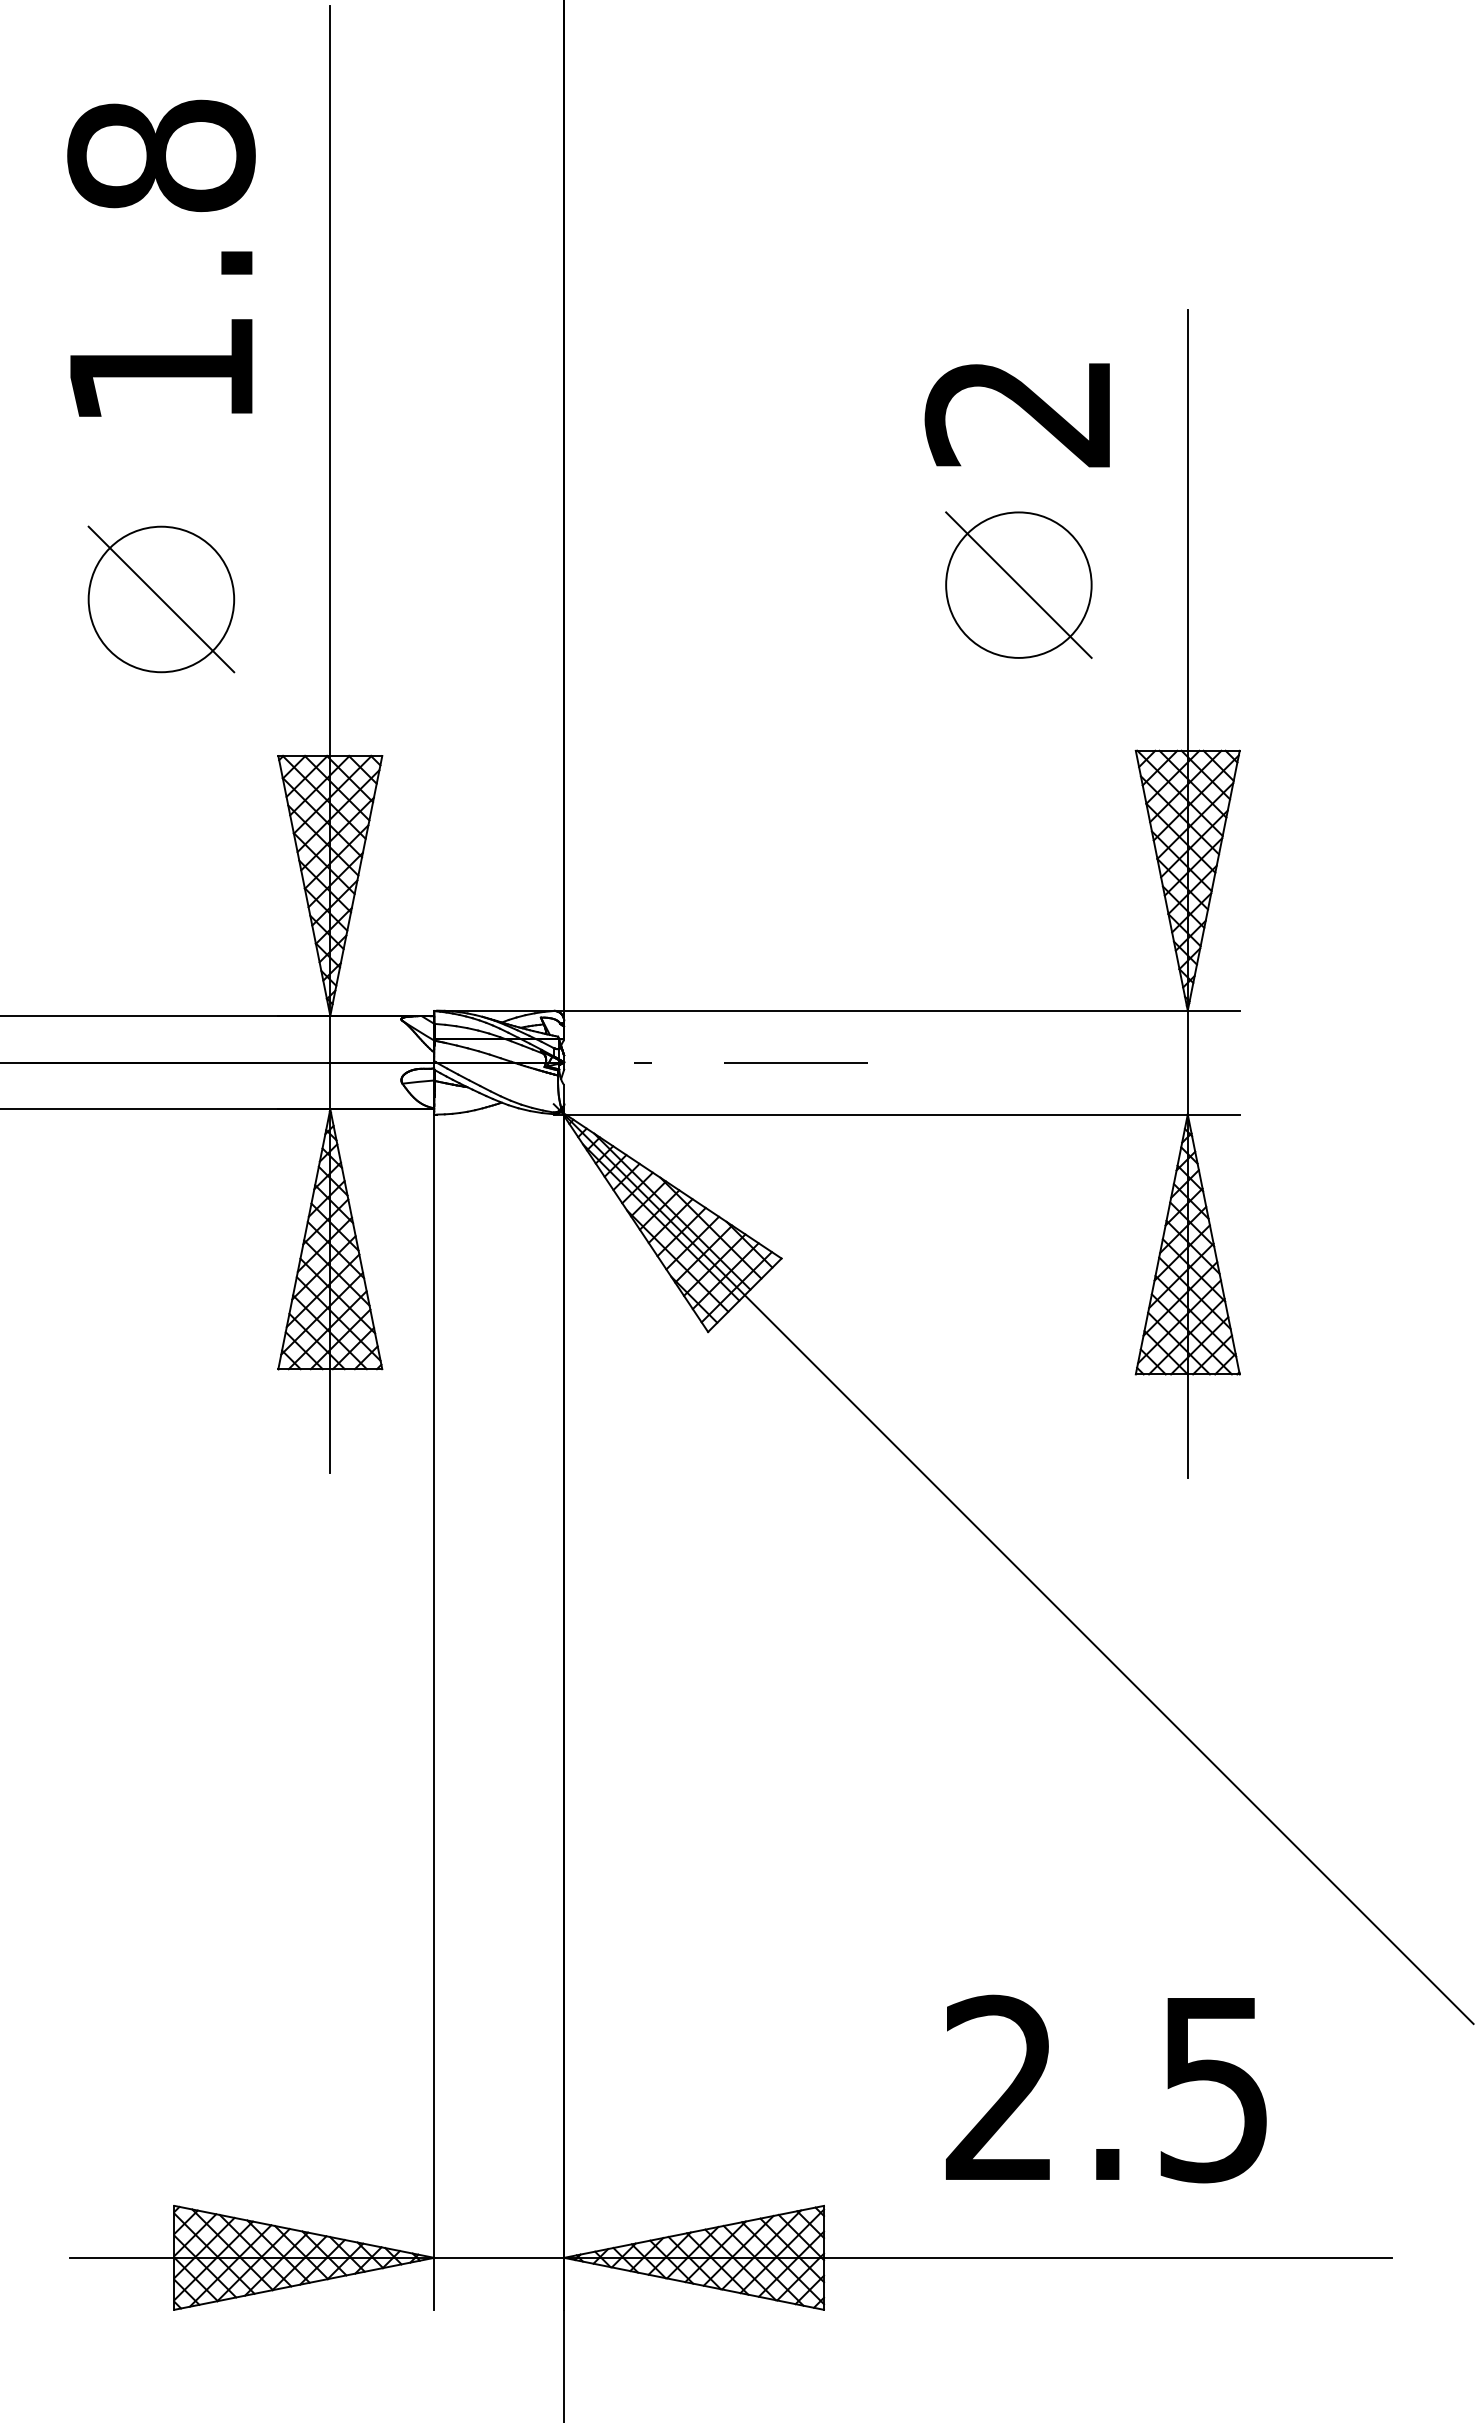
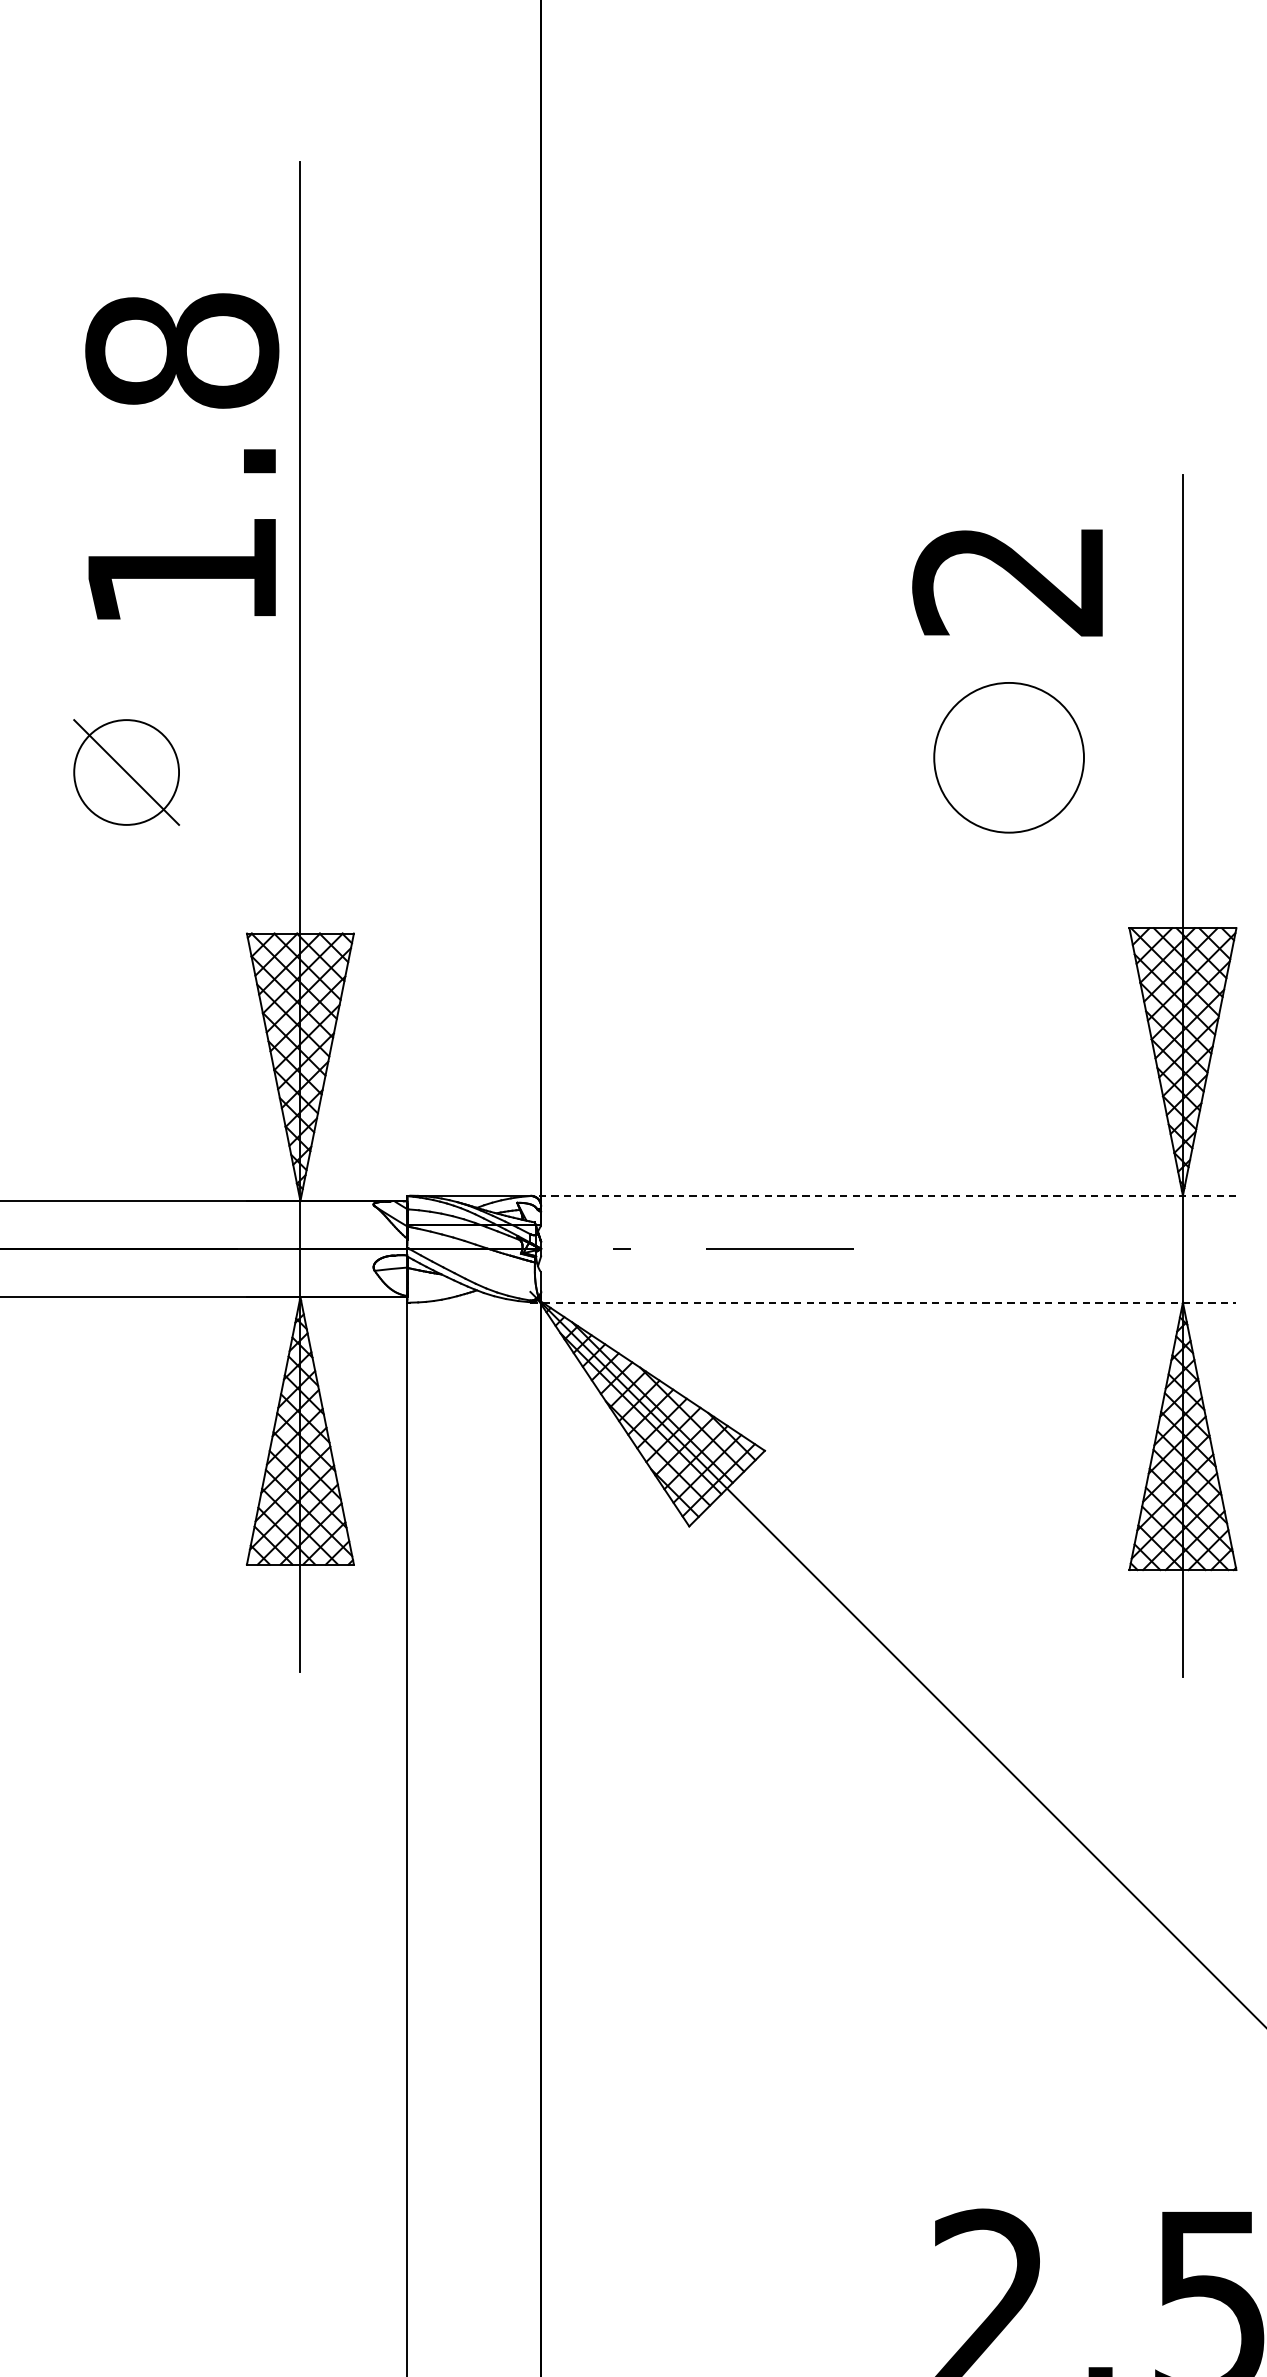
text: (161, 257) -> (182, 455), moved
line: (1018, 584) -> (1008, 757), removed
part: (161, 599) -> (126, 772), size x0.7
line: (896, 1010) -> (883, 1195), solid -> dashed
line: (896, 1114) -> (883, 1302), solid -> dashed

